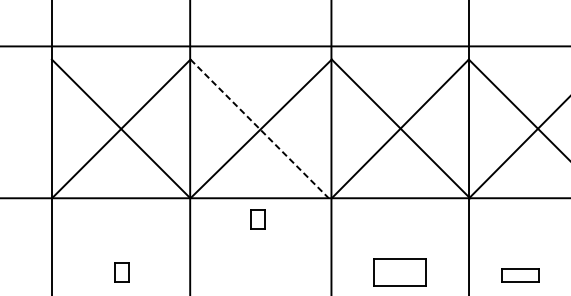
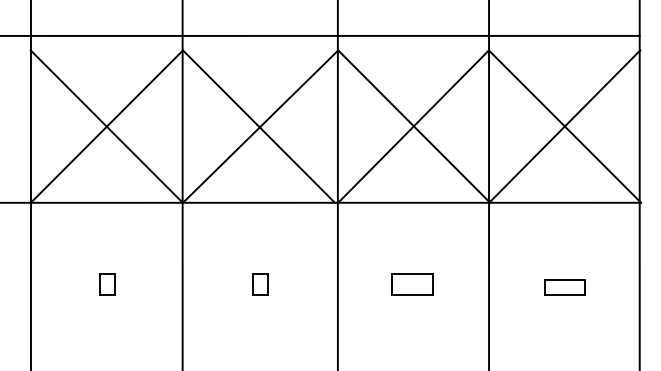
line: (259, 128) -> (258, 126), dashed -> solid
part: (258, 219) -> (260, 284), moved
part: (399, 272) -> (412, 284), size x0.71
part: (520, 275) -> (564, 287), moved

